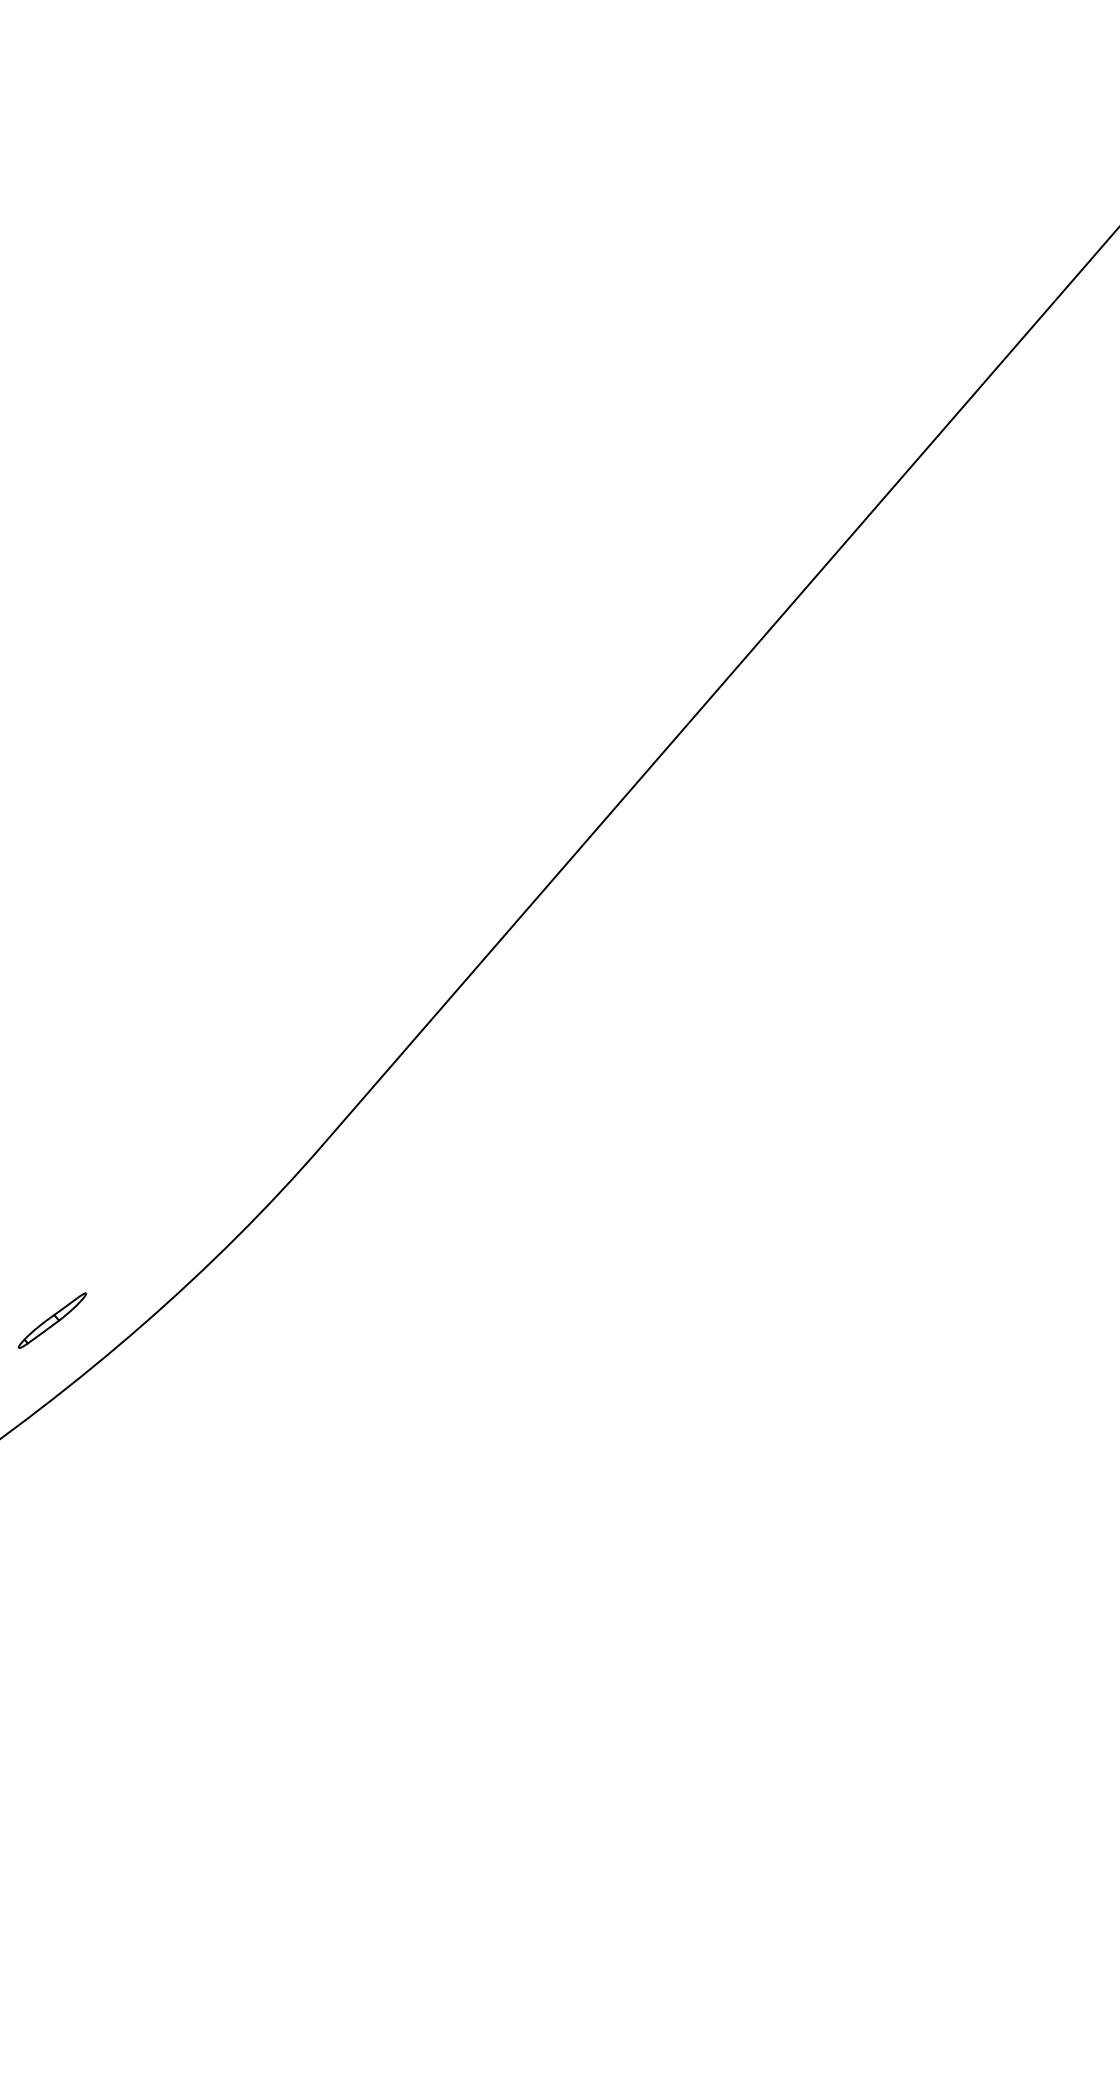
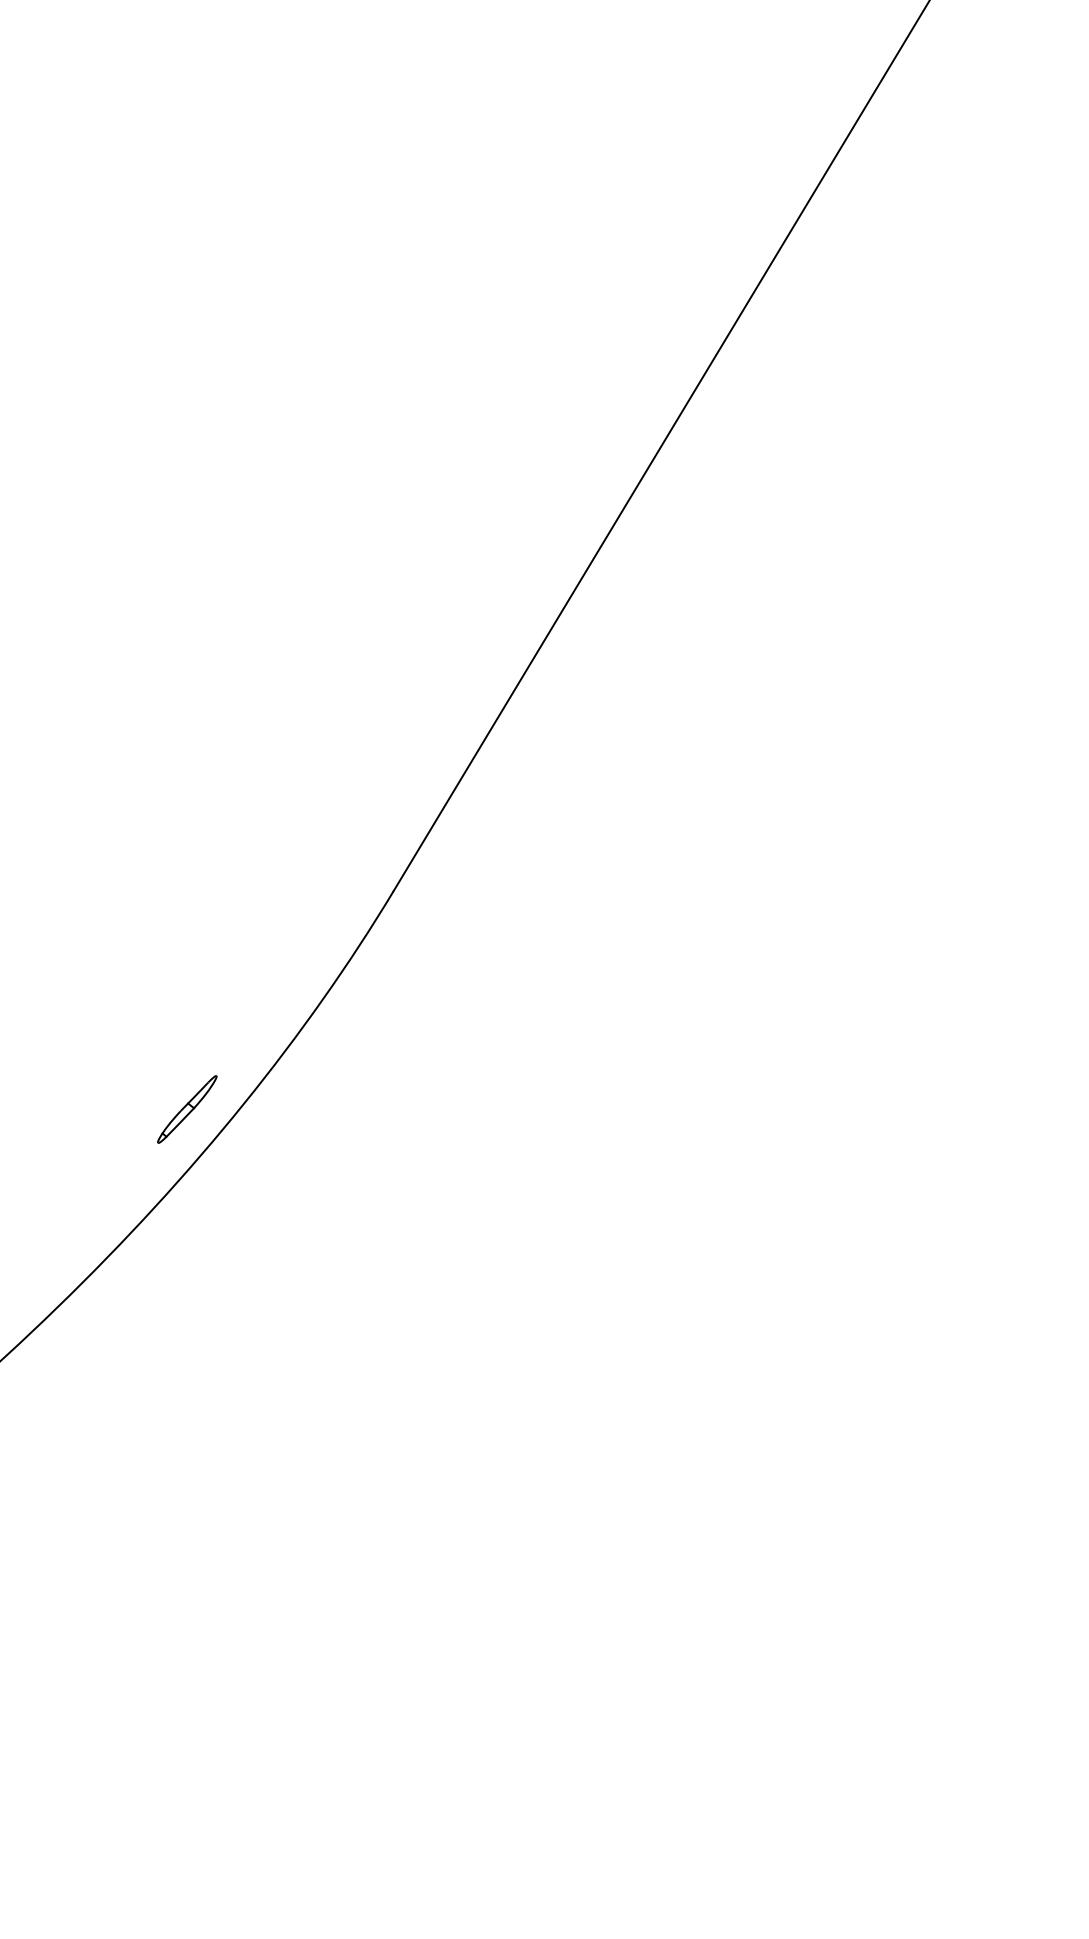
part: (52, 1320) -> (187, 1109), moved

